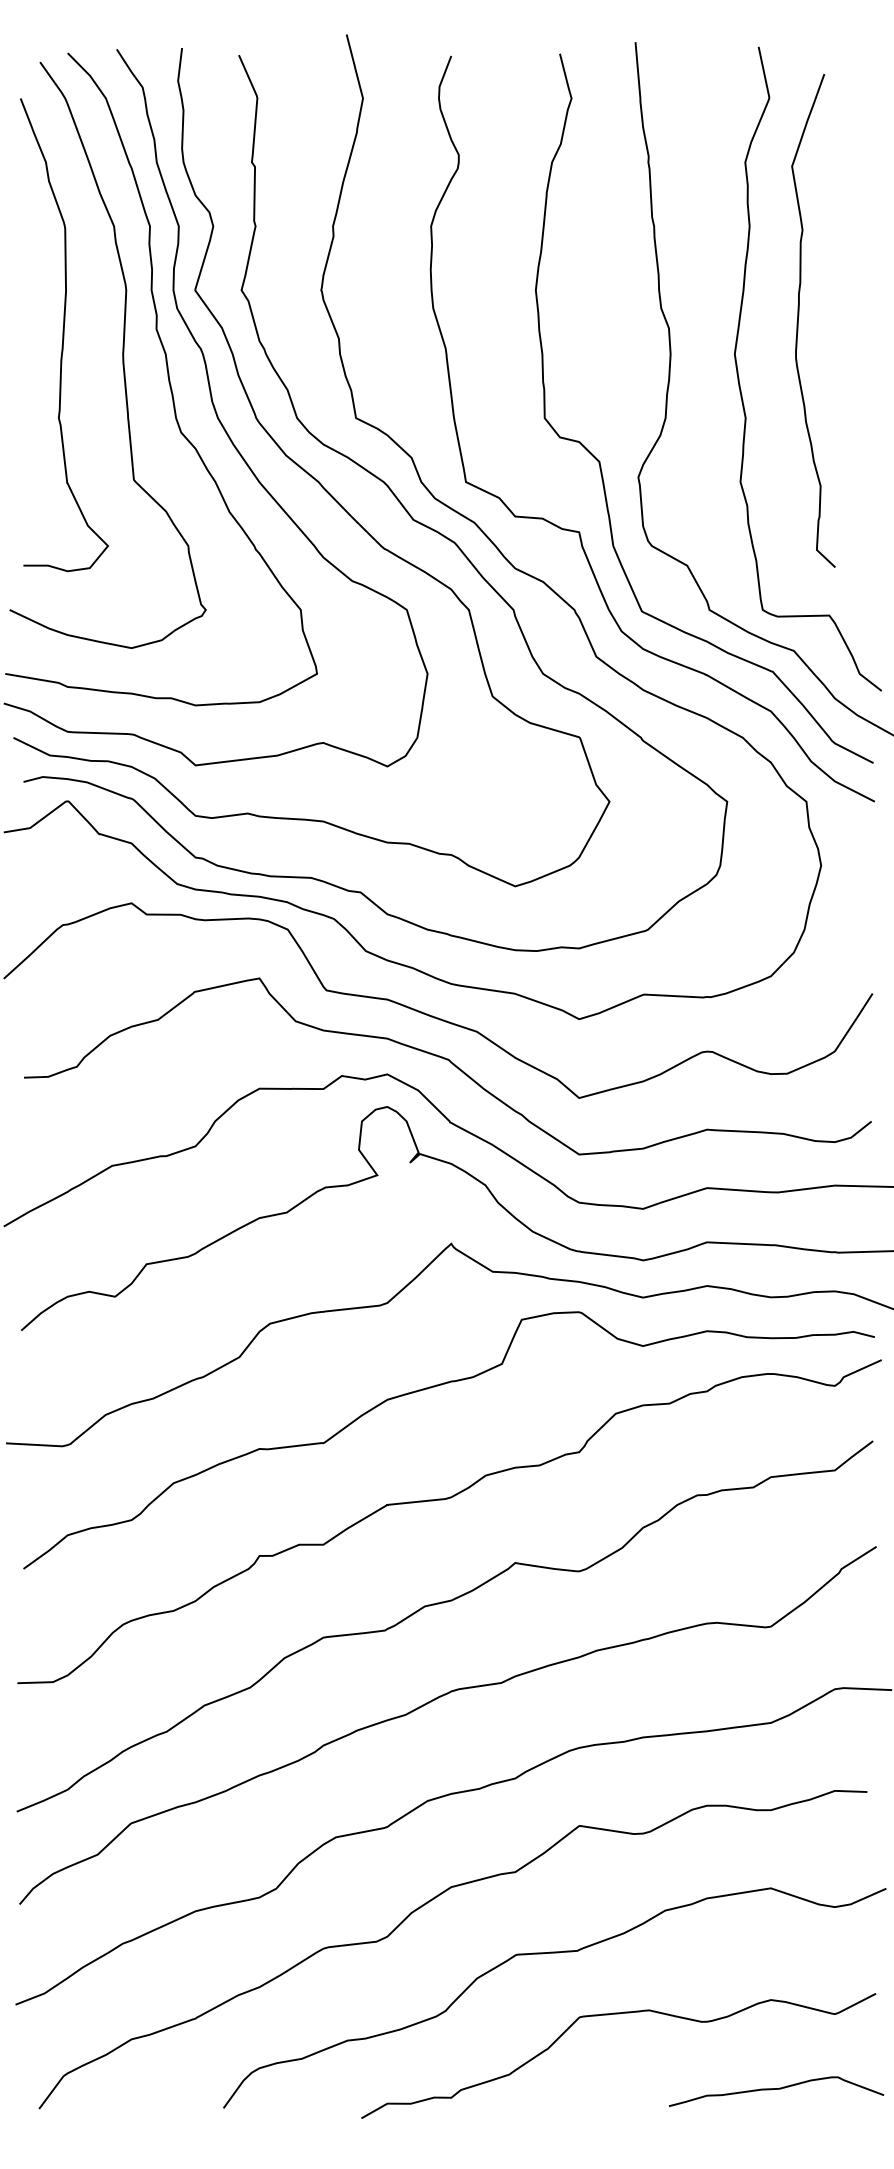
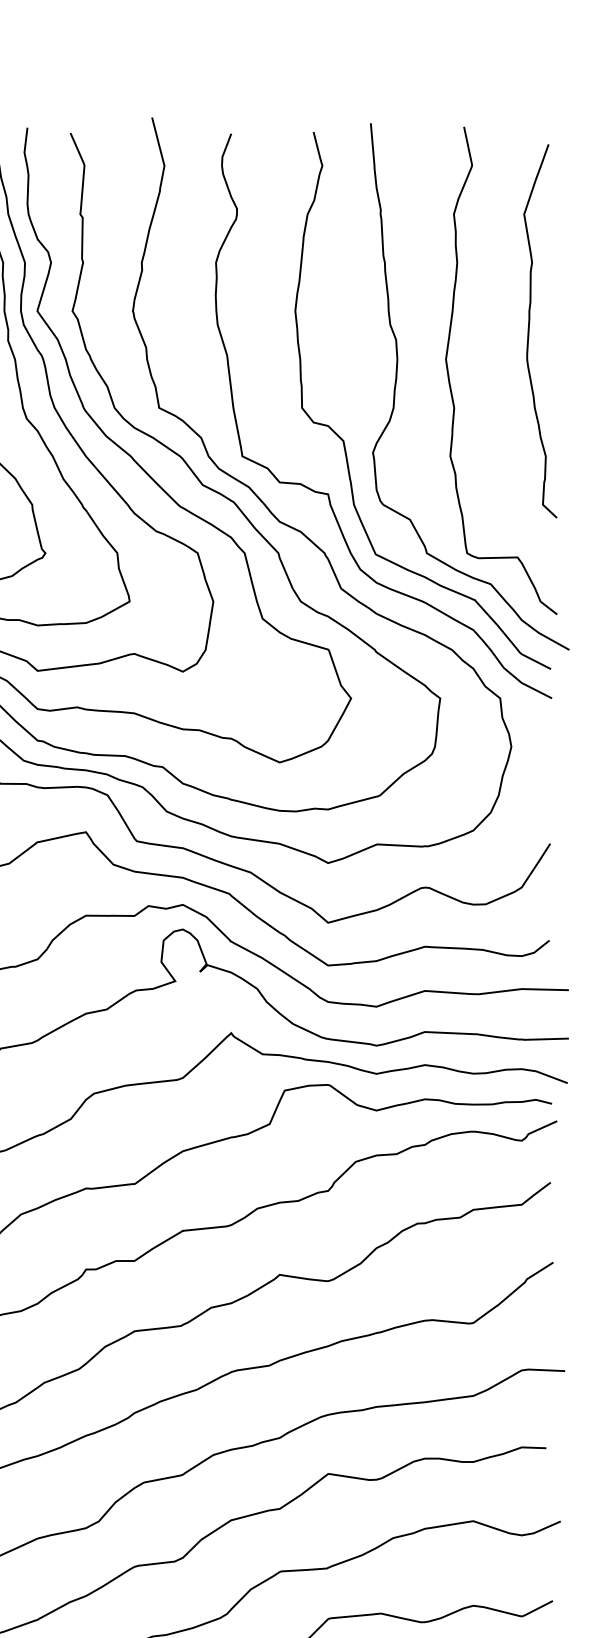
curve: (799, 316) -> (529, 327), moved

